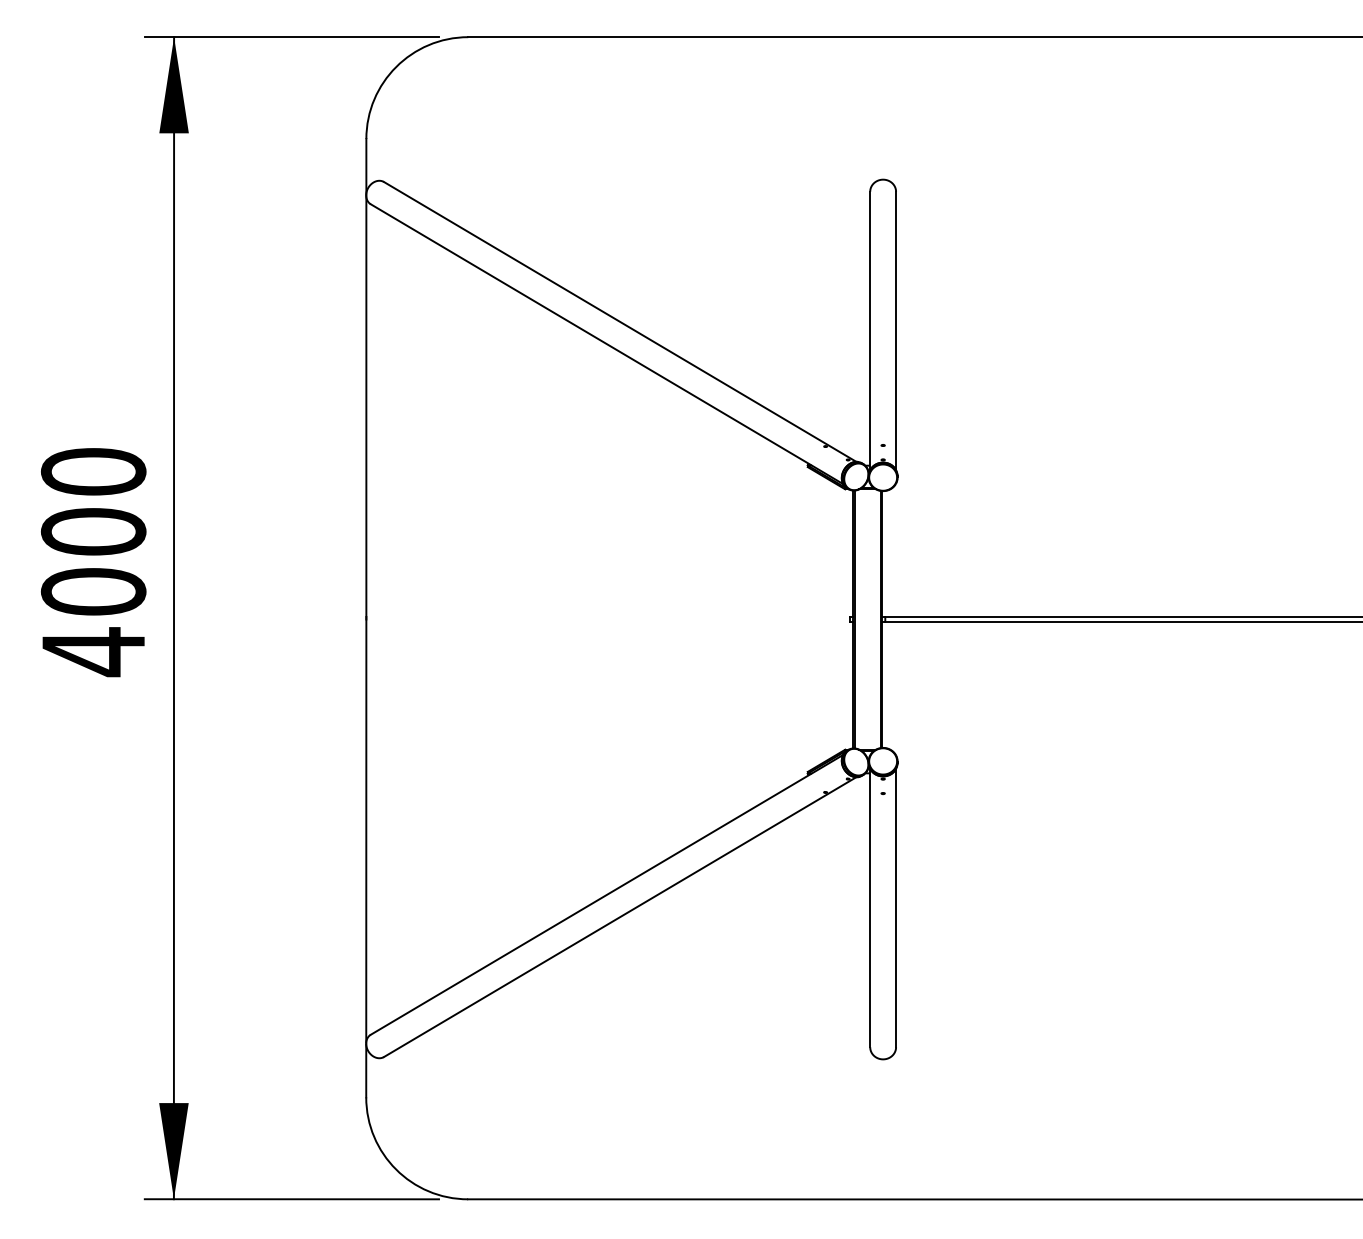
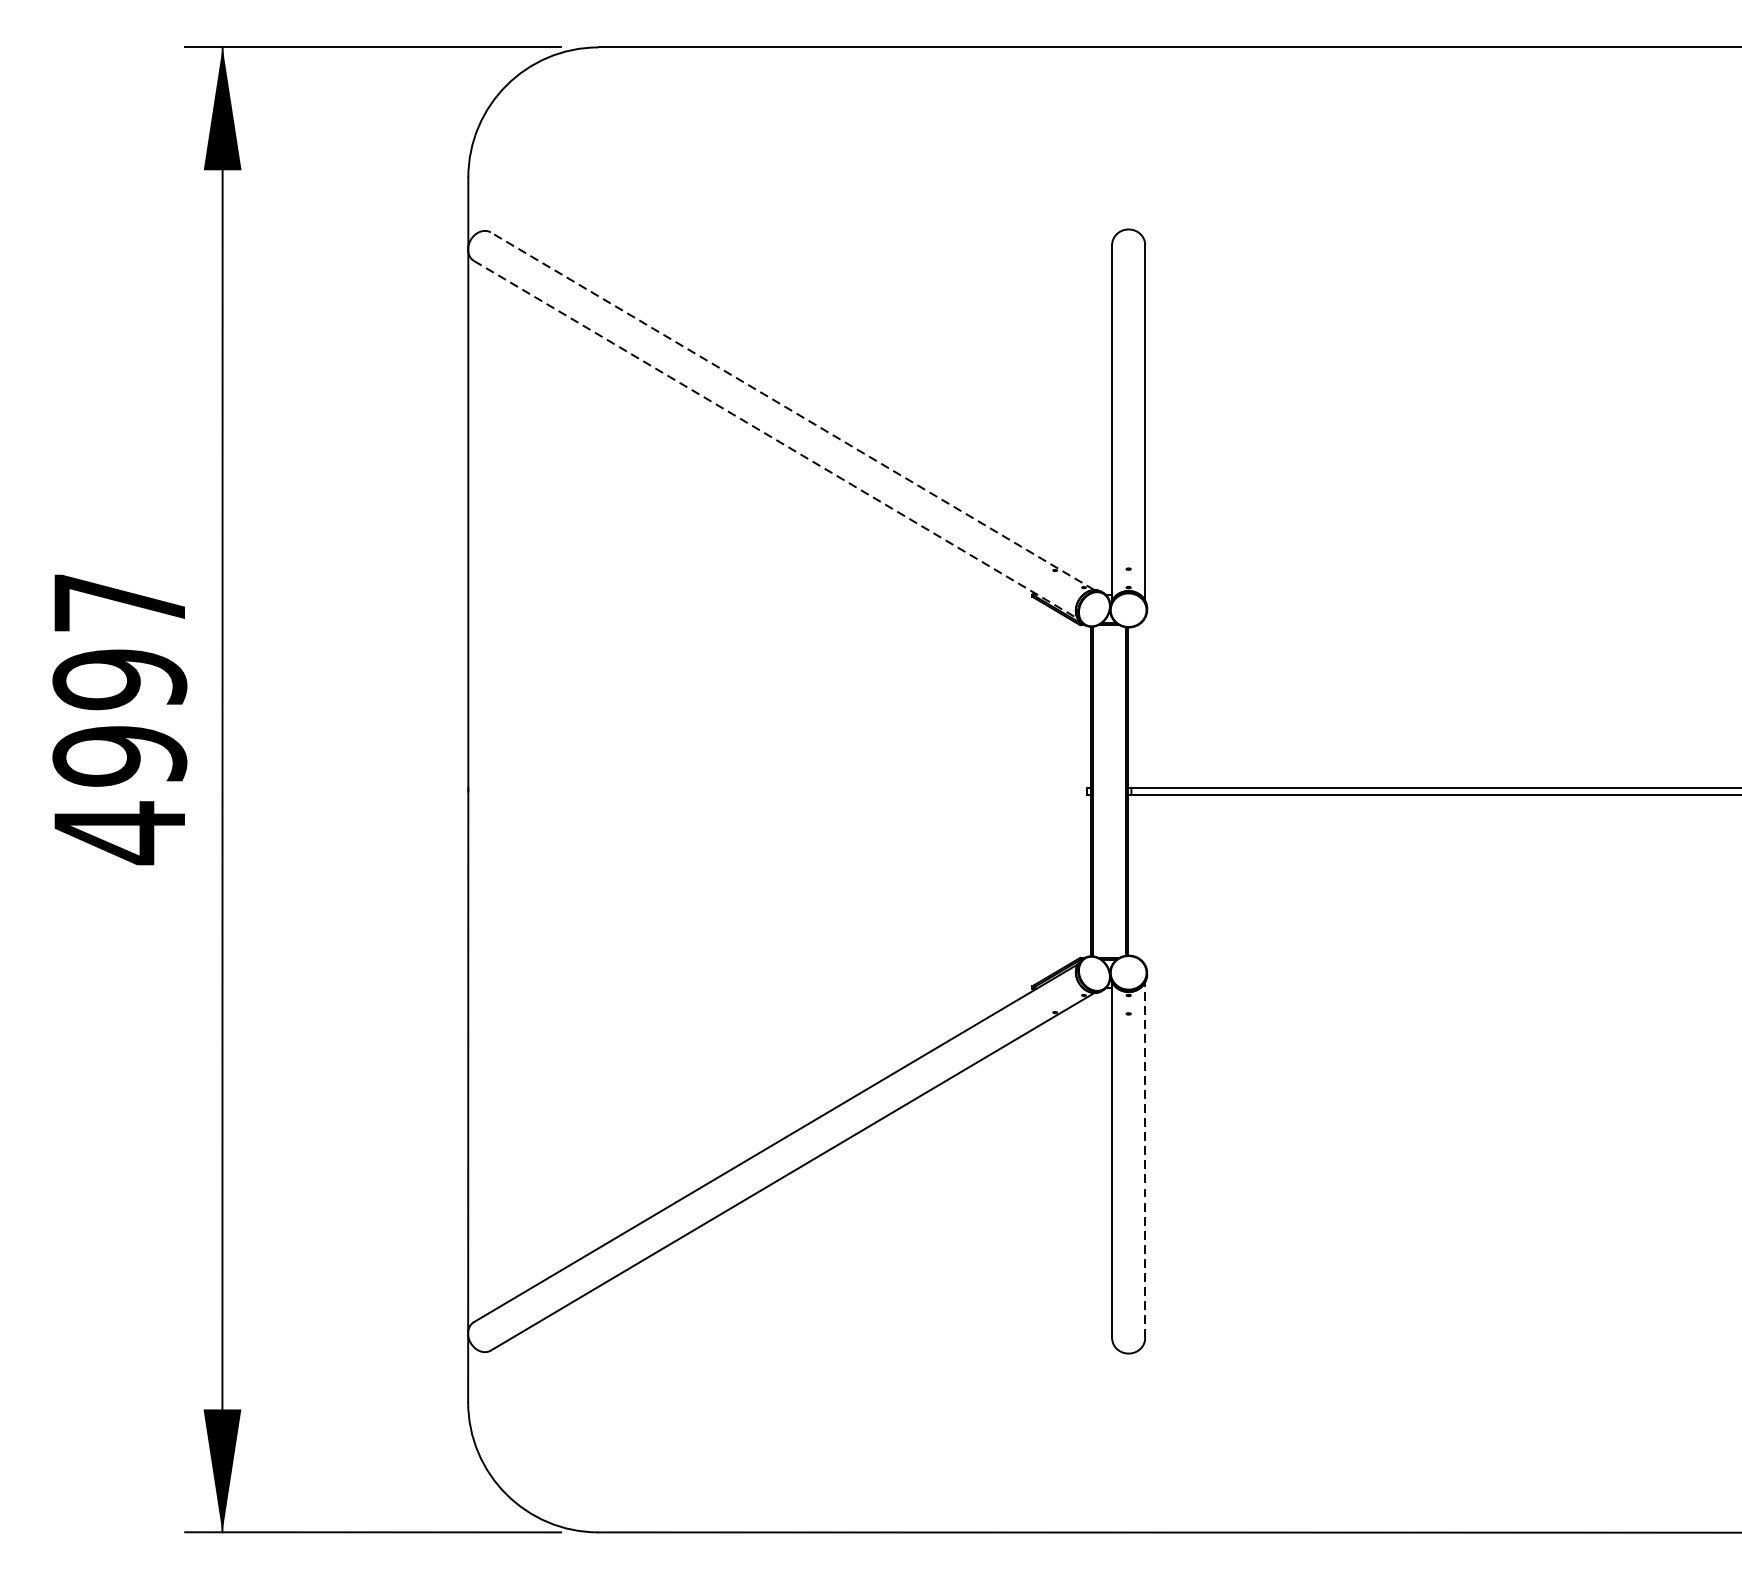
line: (620, 321) -> (793, 410), solid -> dashed
line: (606, 344) -> (775, 440), solid -> dashed
text: (93, 531) -> (119, 679), 4000 -> 4997
line: (896, 907) -> (1145, 1159), solid -> dashed

